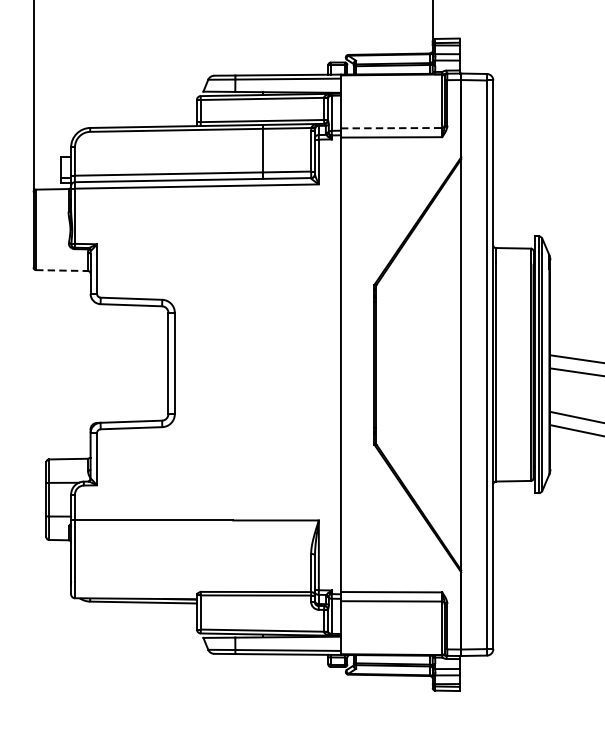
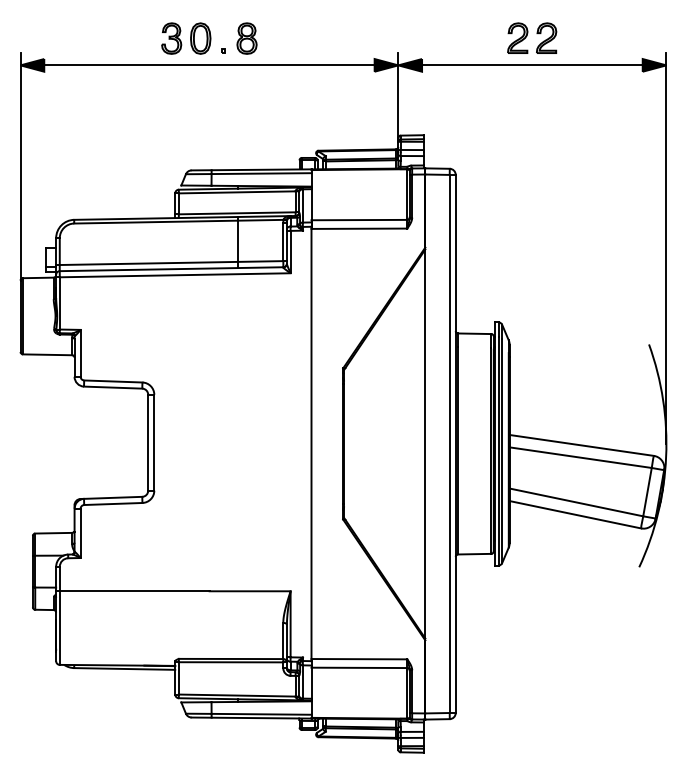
line: (391, 128) -> (359, 220), dashed -> solid
line: (61, 270) -> (47, 354), dashed -> solid

